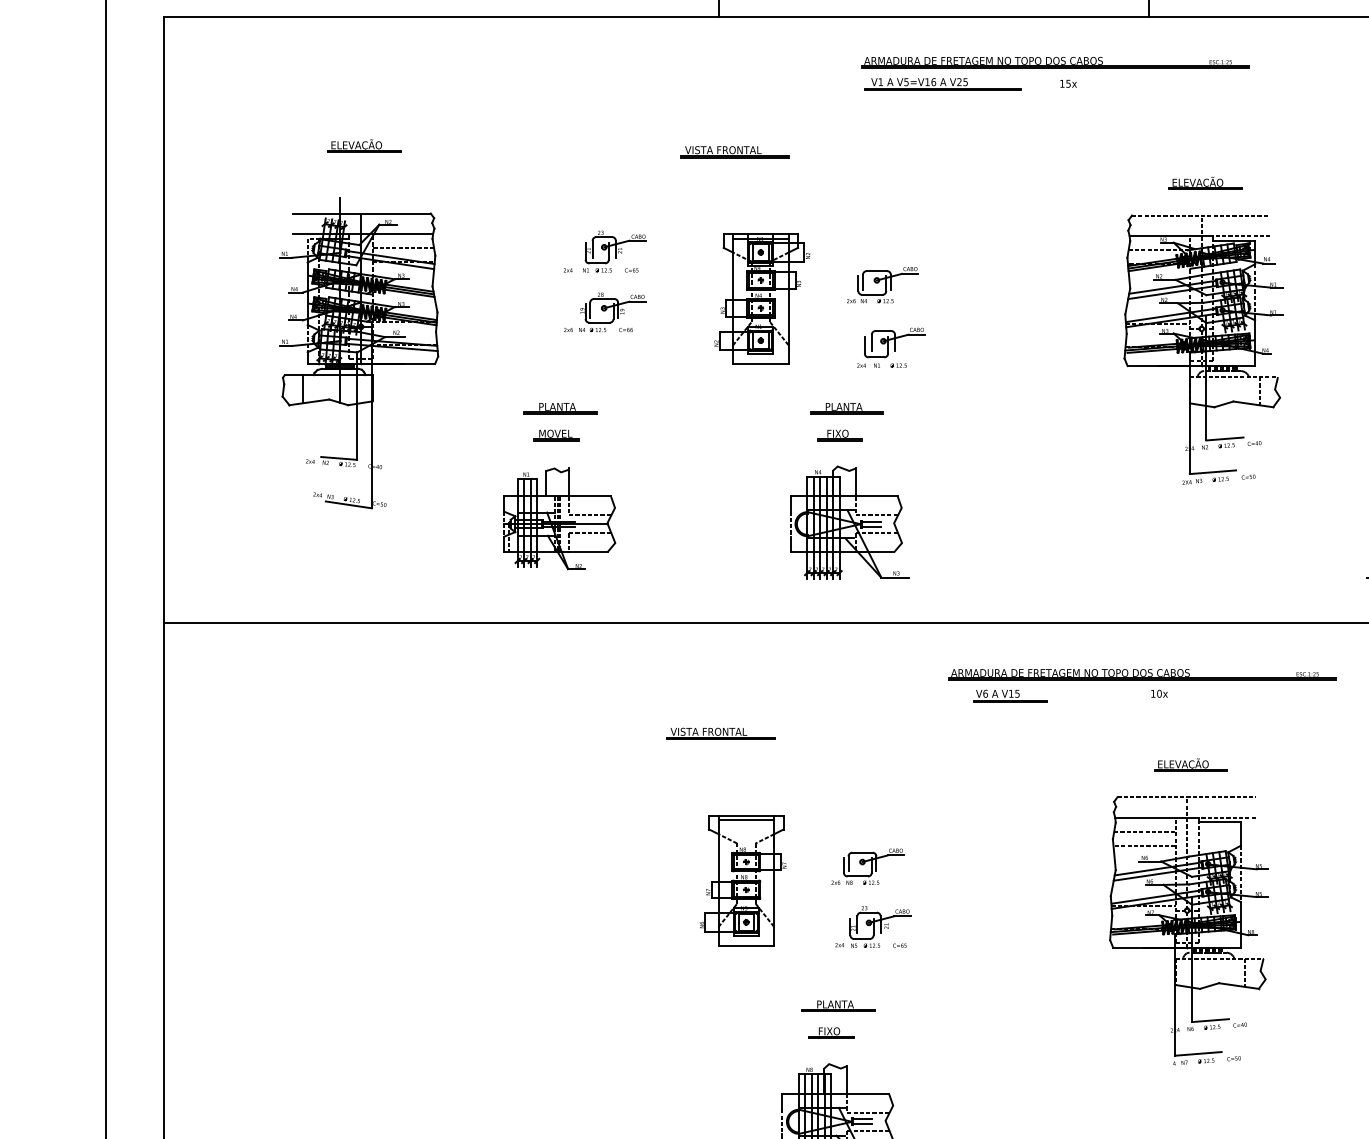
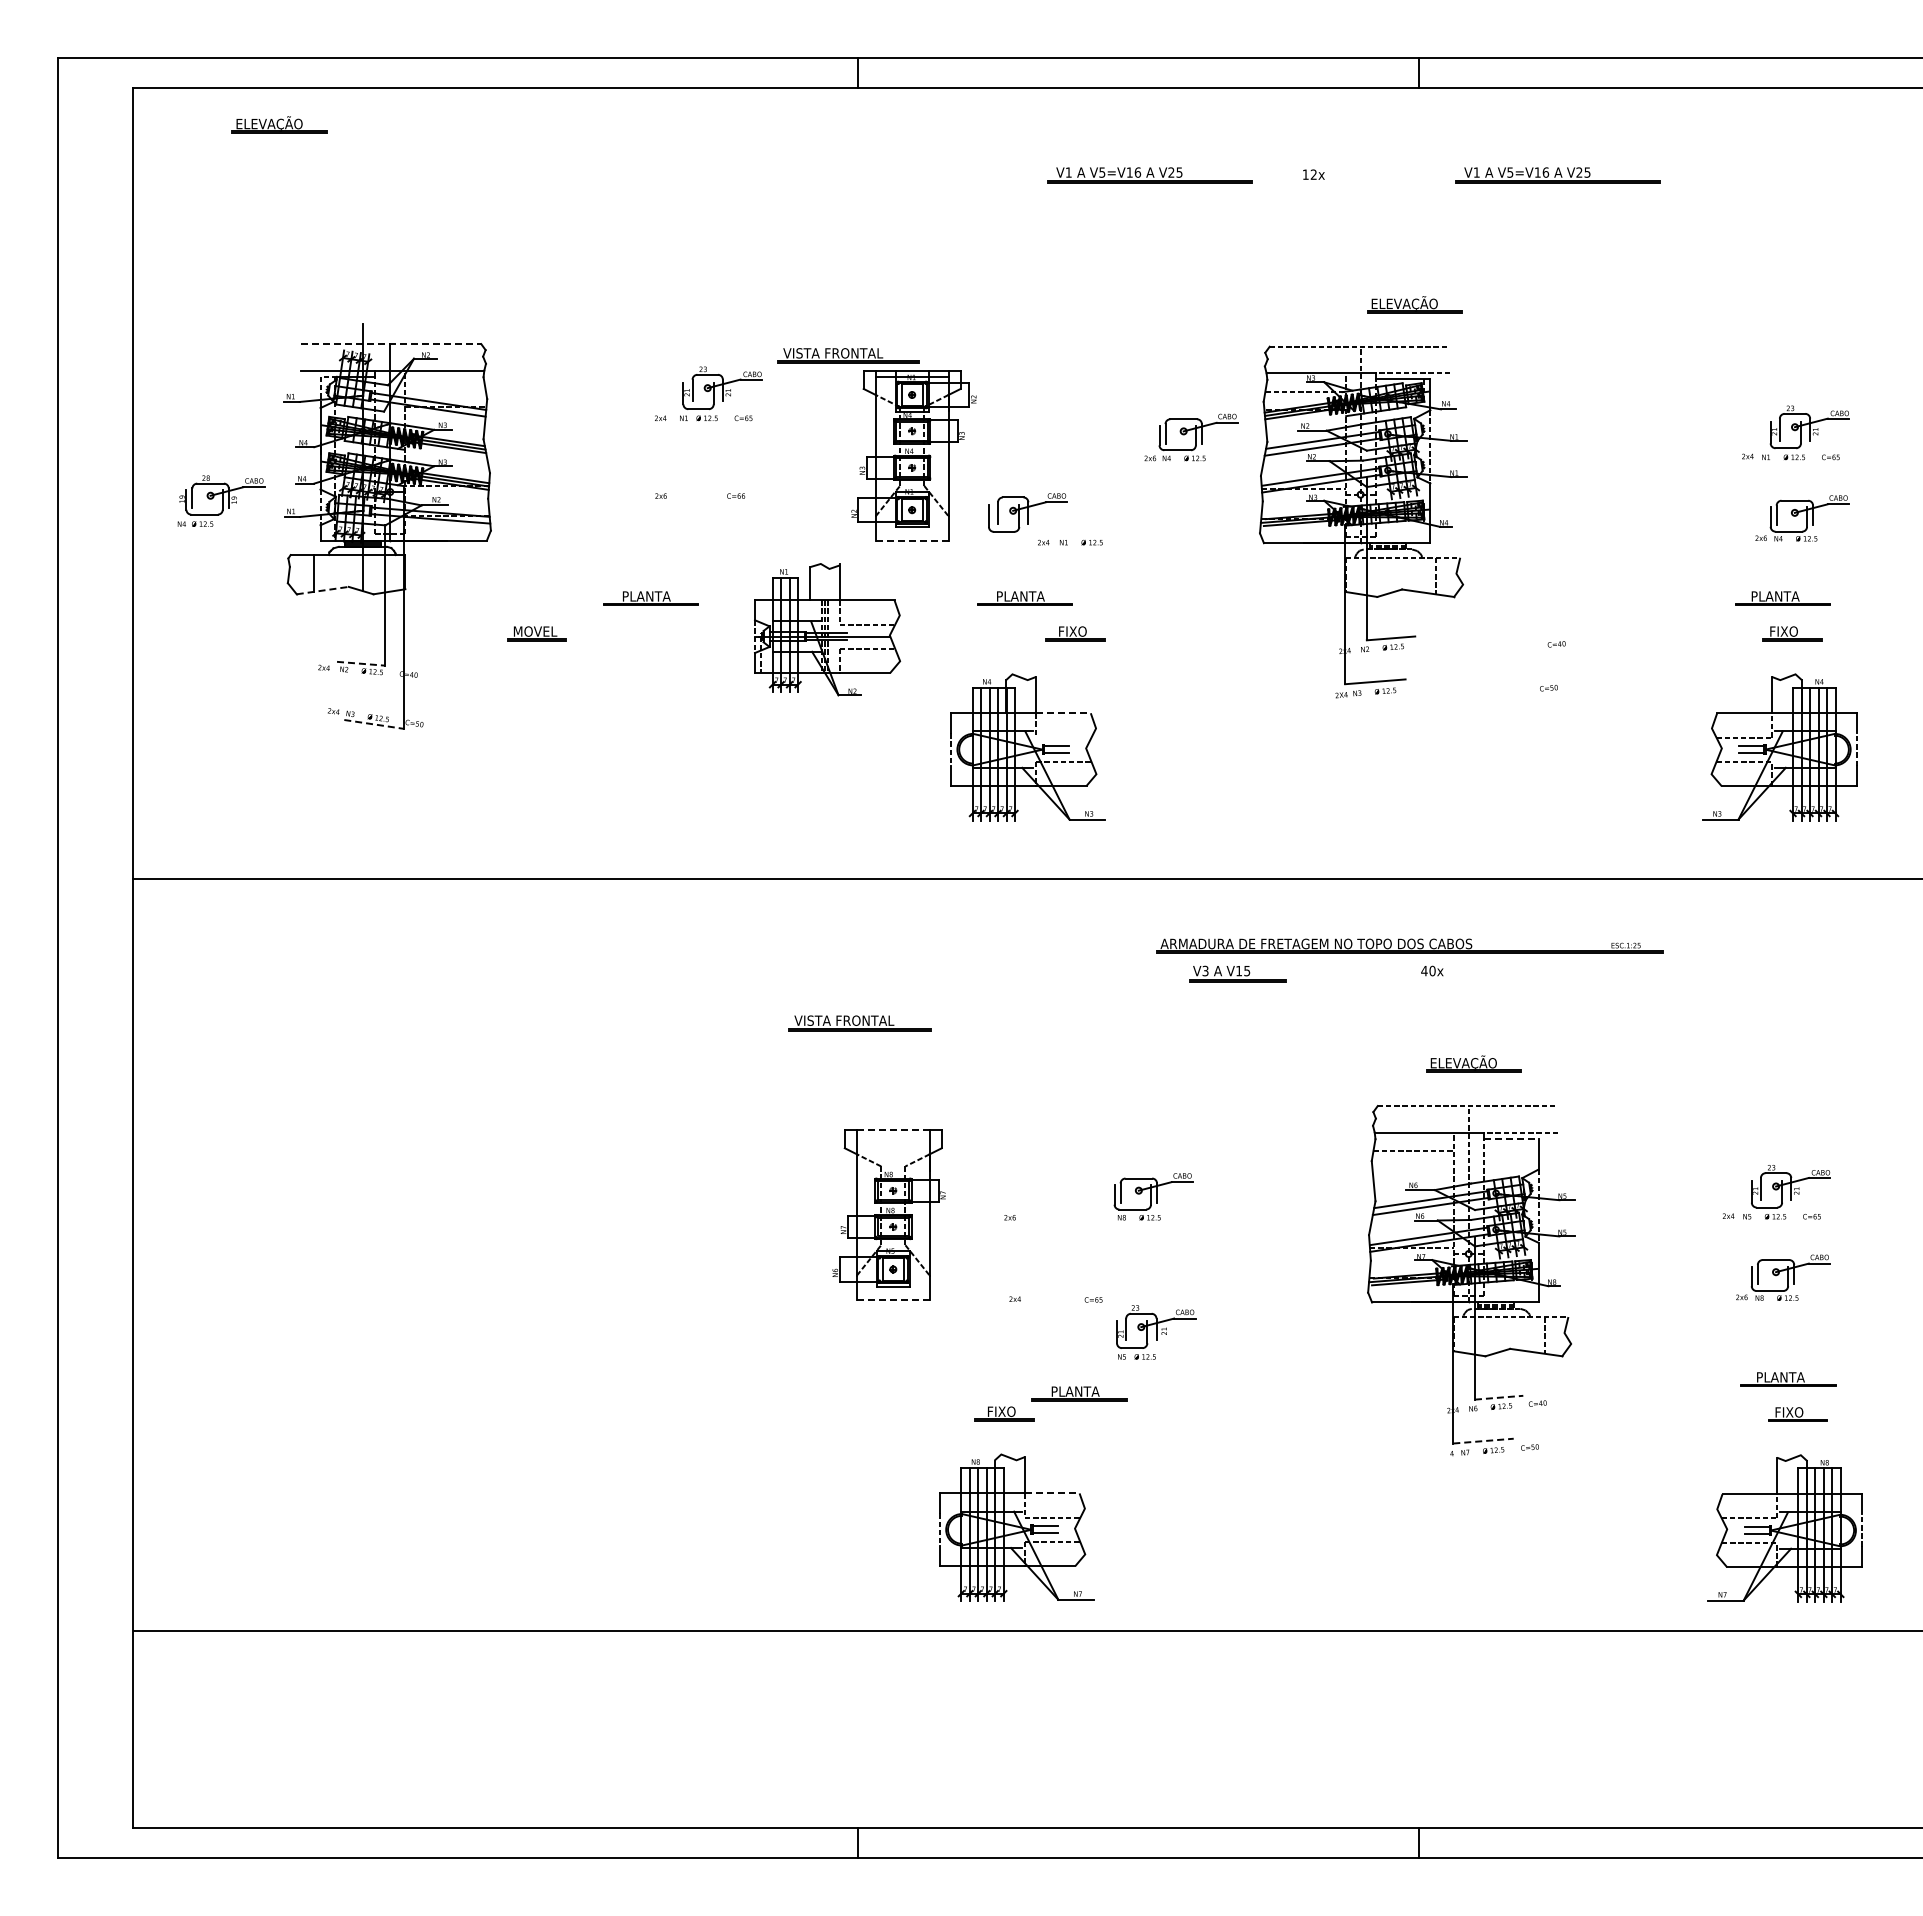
part: (1055, 62) -> (1296, 146), removed
text: (1068, 83) -> (1313, 174), 15x -> 12x
part: (1255, 84) -> (1557, 175), added
part: (364, 145) -> (279, 124), moved
part: (735, 151) -> (848, 355), moved
part: (1205, 183) -> (1414, 304), moved
line: (362, 213) -> (391, 344), solid -> dashed
line: (403, 247) -> (445, 388), removed
part: (882, 285) -> (1191, 437), moved
part: (612, 311) -> (221, 500), moved
part: (894, 342) -> (1027, 512), moved
part: (1203, 349) -> (1363, 521), moved
line: (760, 363) -> (911, 540), solid -> dashed
line: (309, 402) -> (323, 590), solid -> dashed
part: (556, 435) -> (536, 633), moved
part: (840, 435) -> (1075, 633), moved
line: (339, 458) -> (361, 663), solid -> dashed
line: (877, 496) -> (1064, 713), solid -> dashed
line: (348, 504) -> (374, 724), solid -> dashed
line: (876, 514) -> (1063, 737), removed
part: (559, 518) -> (827, 629), moved
text: (985, 693) -> (1205, 970), V6 -> V3
text: (1153, 694) -> (1424, 971), 10x -> 40x
line: (746, 815) -> (893, 1130), solid -> dashed
line: (745, 820) -> (892, 1136), removed
line: (1219, 822) -> (1511, 1138), solid -> dashed
line: (1144, 845) -> (1412, 1169), removed
part: (873, 866) -> (1153, 1196), moved
part: (880, 927) -> (1156, 1332), moved
line: (745, 945) -> (892, 1299), solid -> dashed
part: (838, 1005) -> (1079, 1393), moved
line: (1210, 1020) -> (1499, 1397), solid -> dashed
line: (1198, 1054) -> (1483, 1441), solid -> dashed
line: (868, 1093) -> (1052, 1493), solid -> dashed

